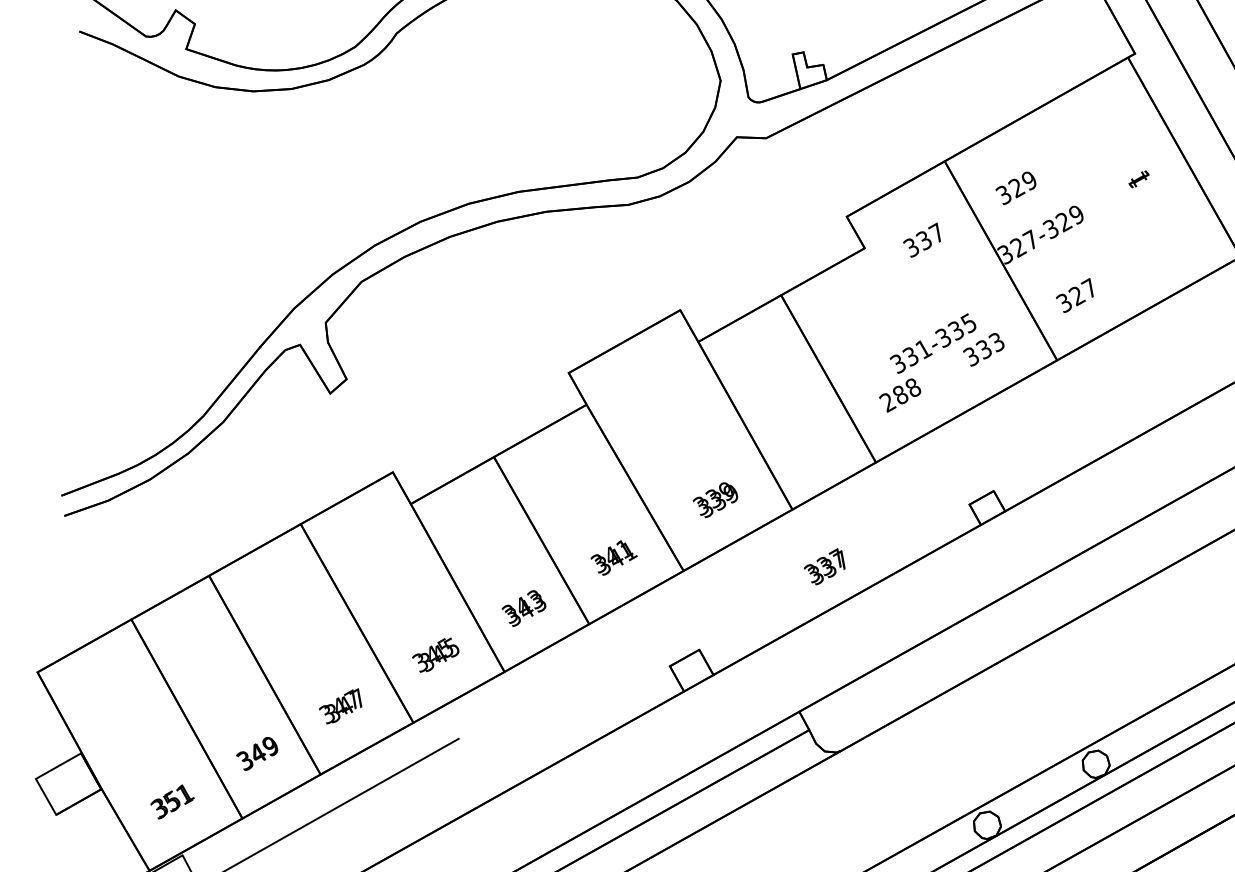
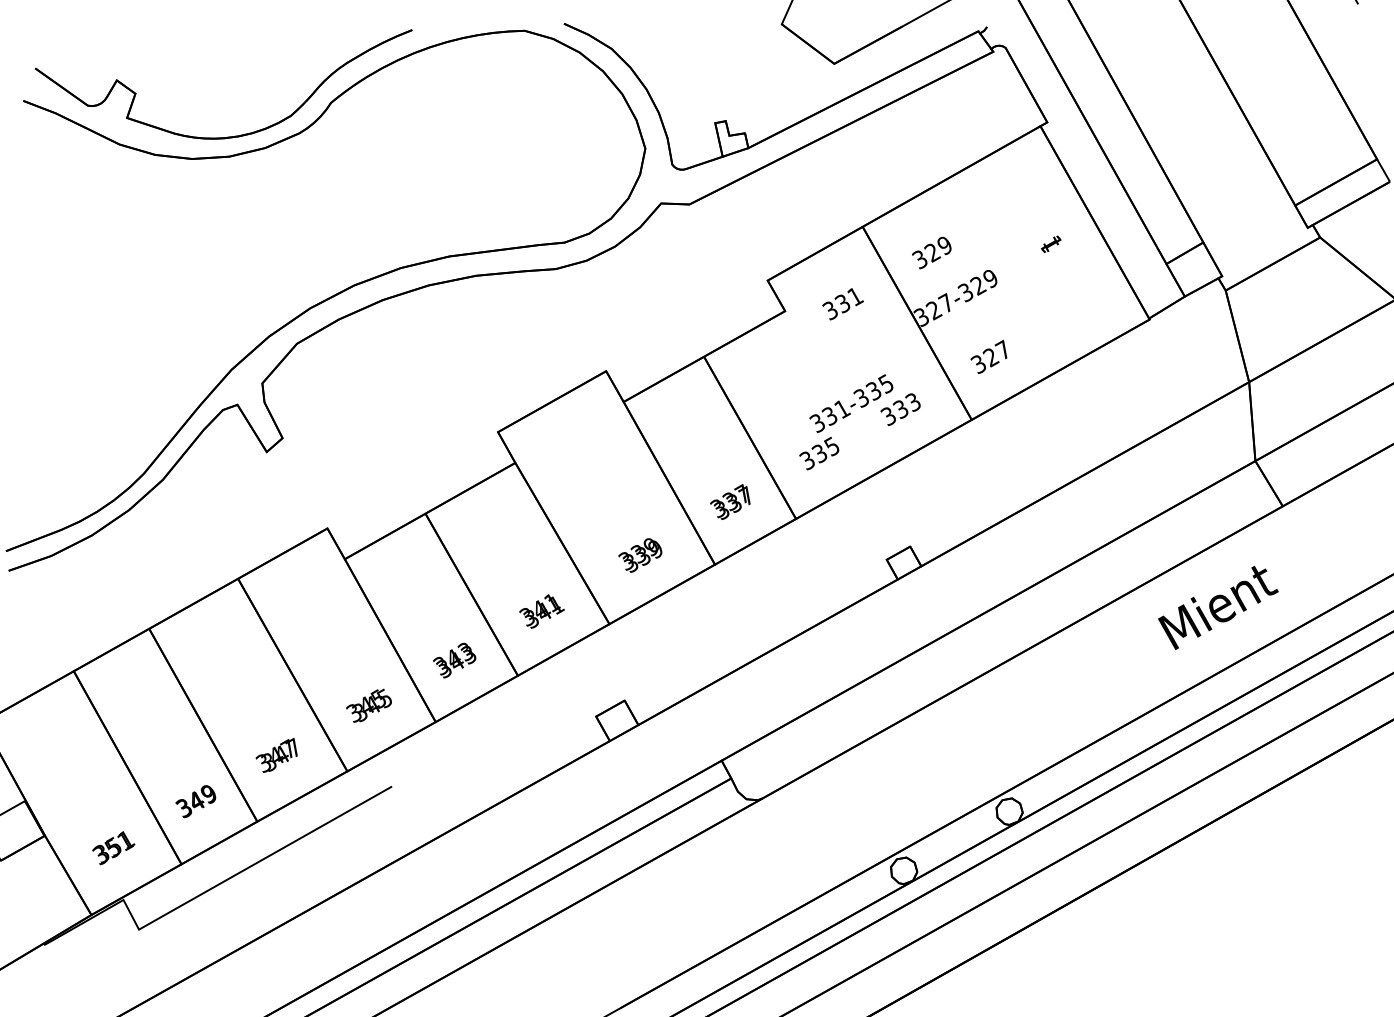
text: (936, 233) -> (854, 296), 337 -> 331
text: (900, 395) -> (819, 453), 288 -> 335
text: (824, 566) -> (730, 501), moved

